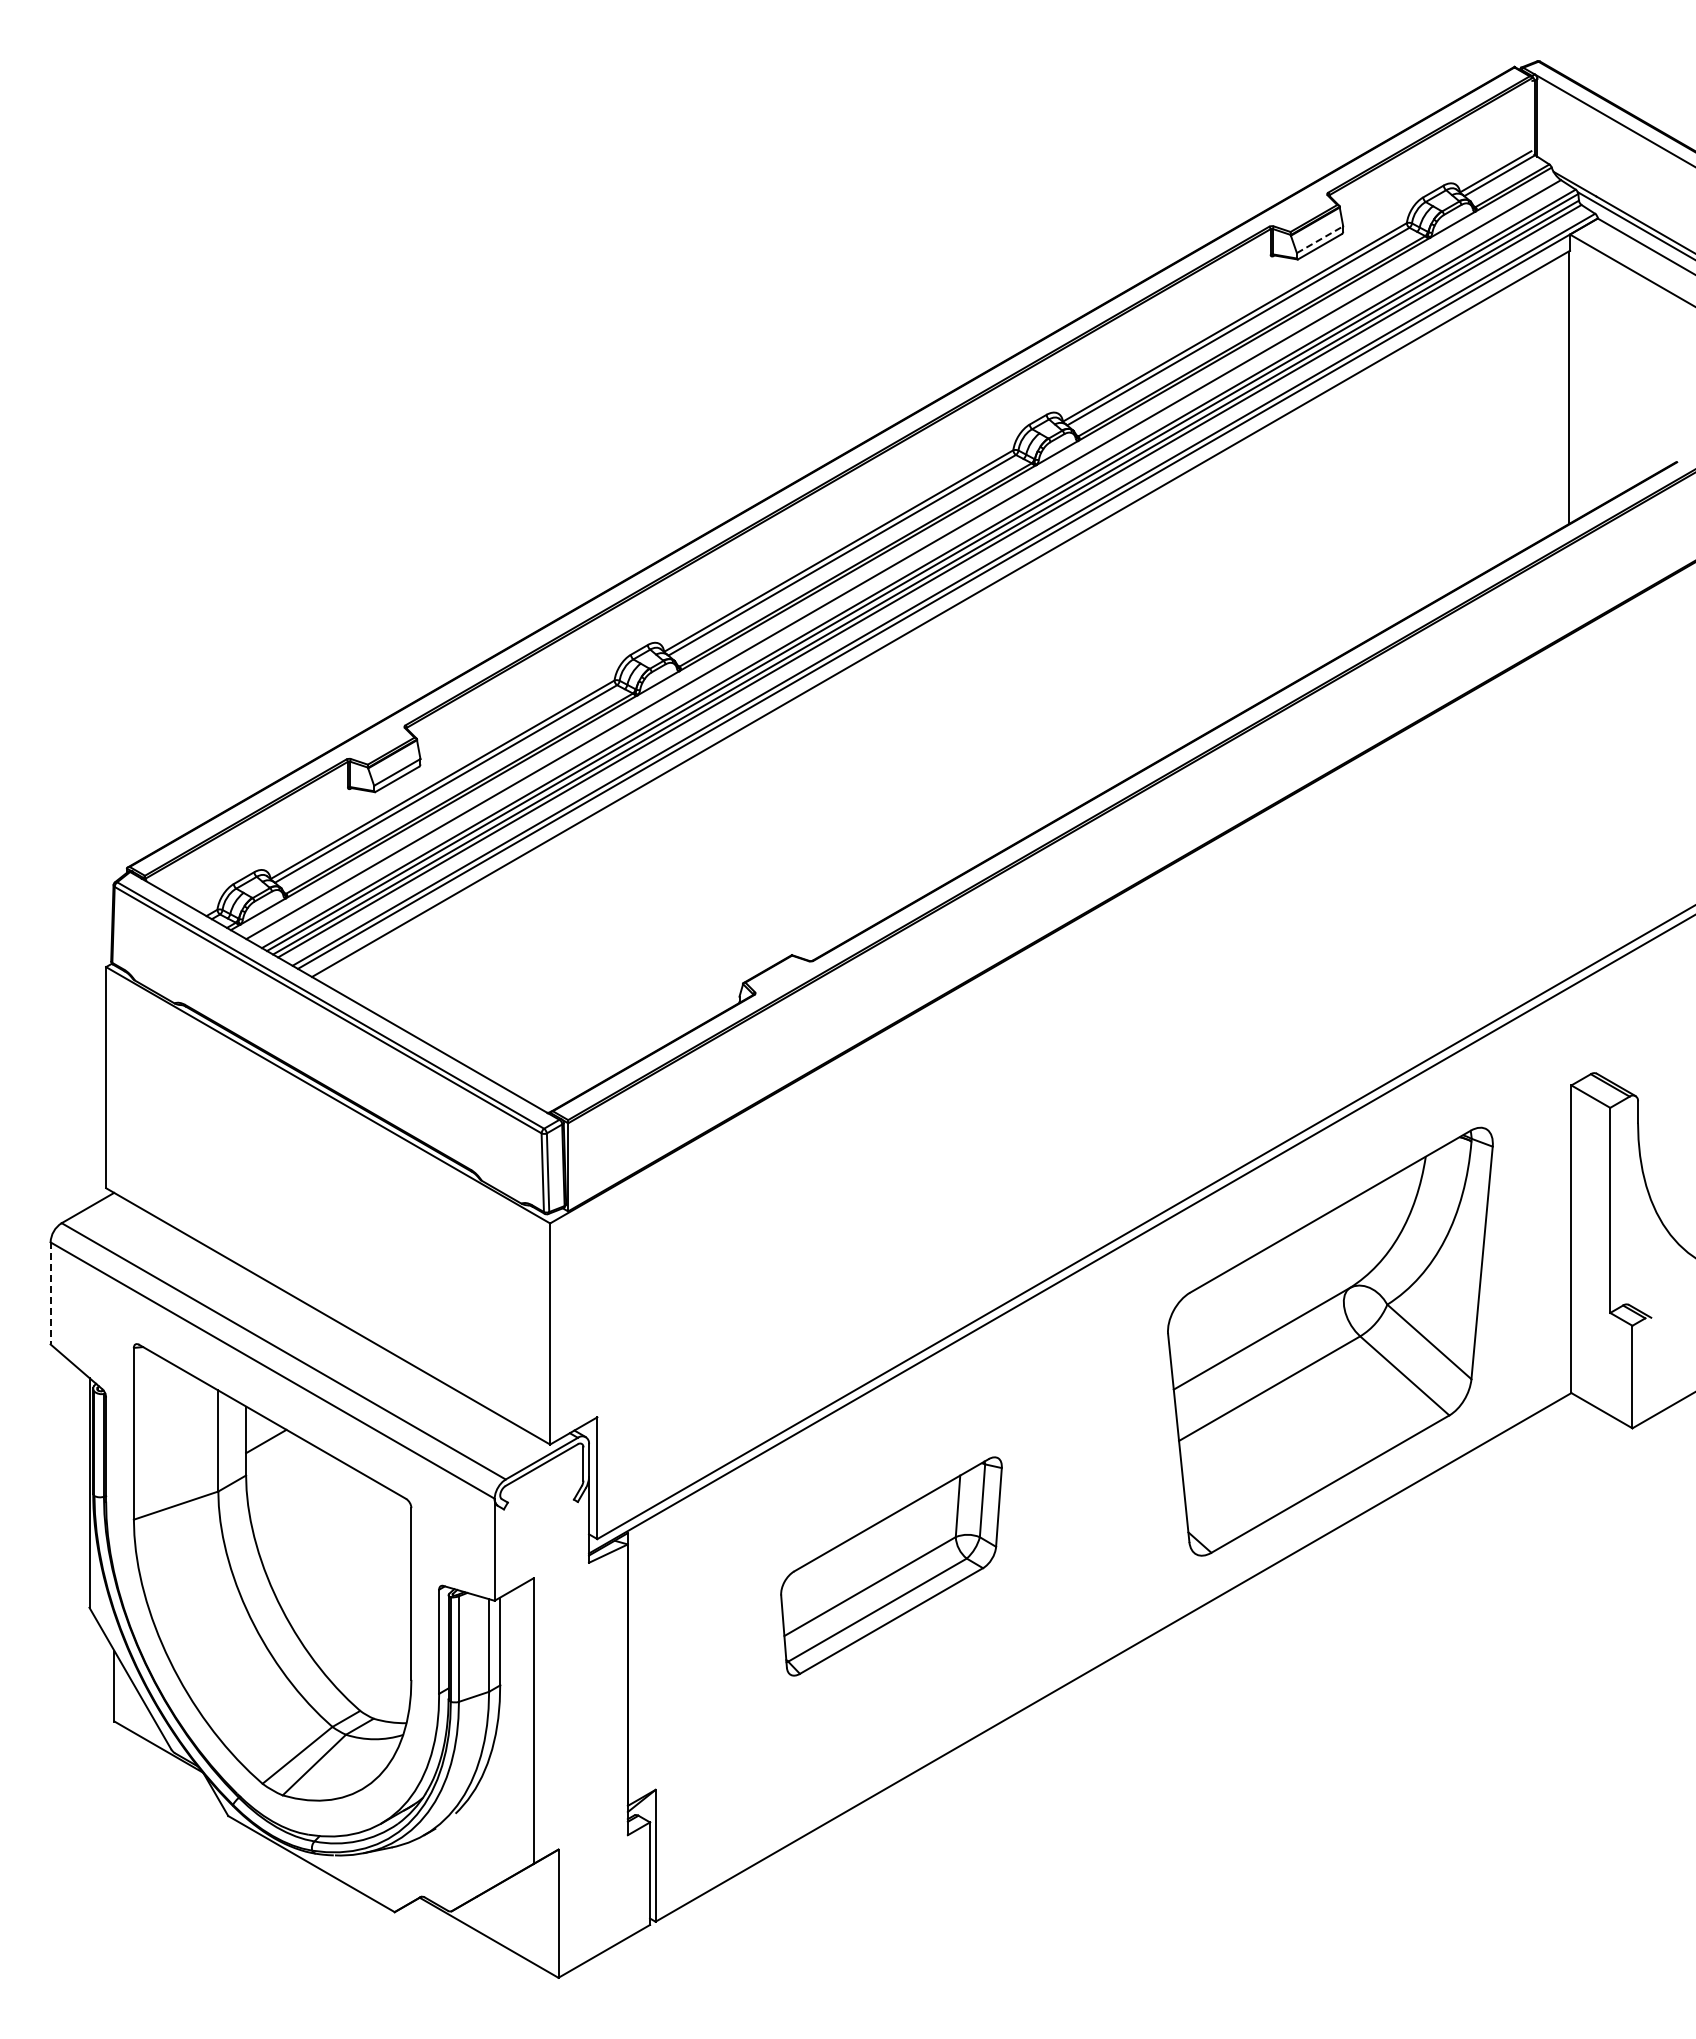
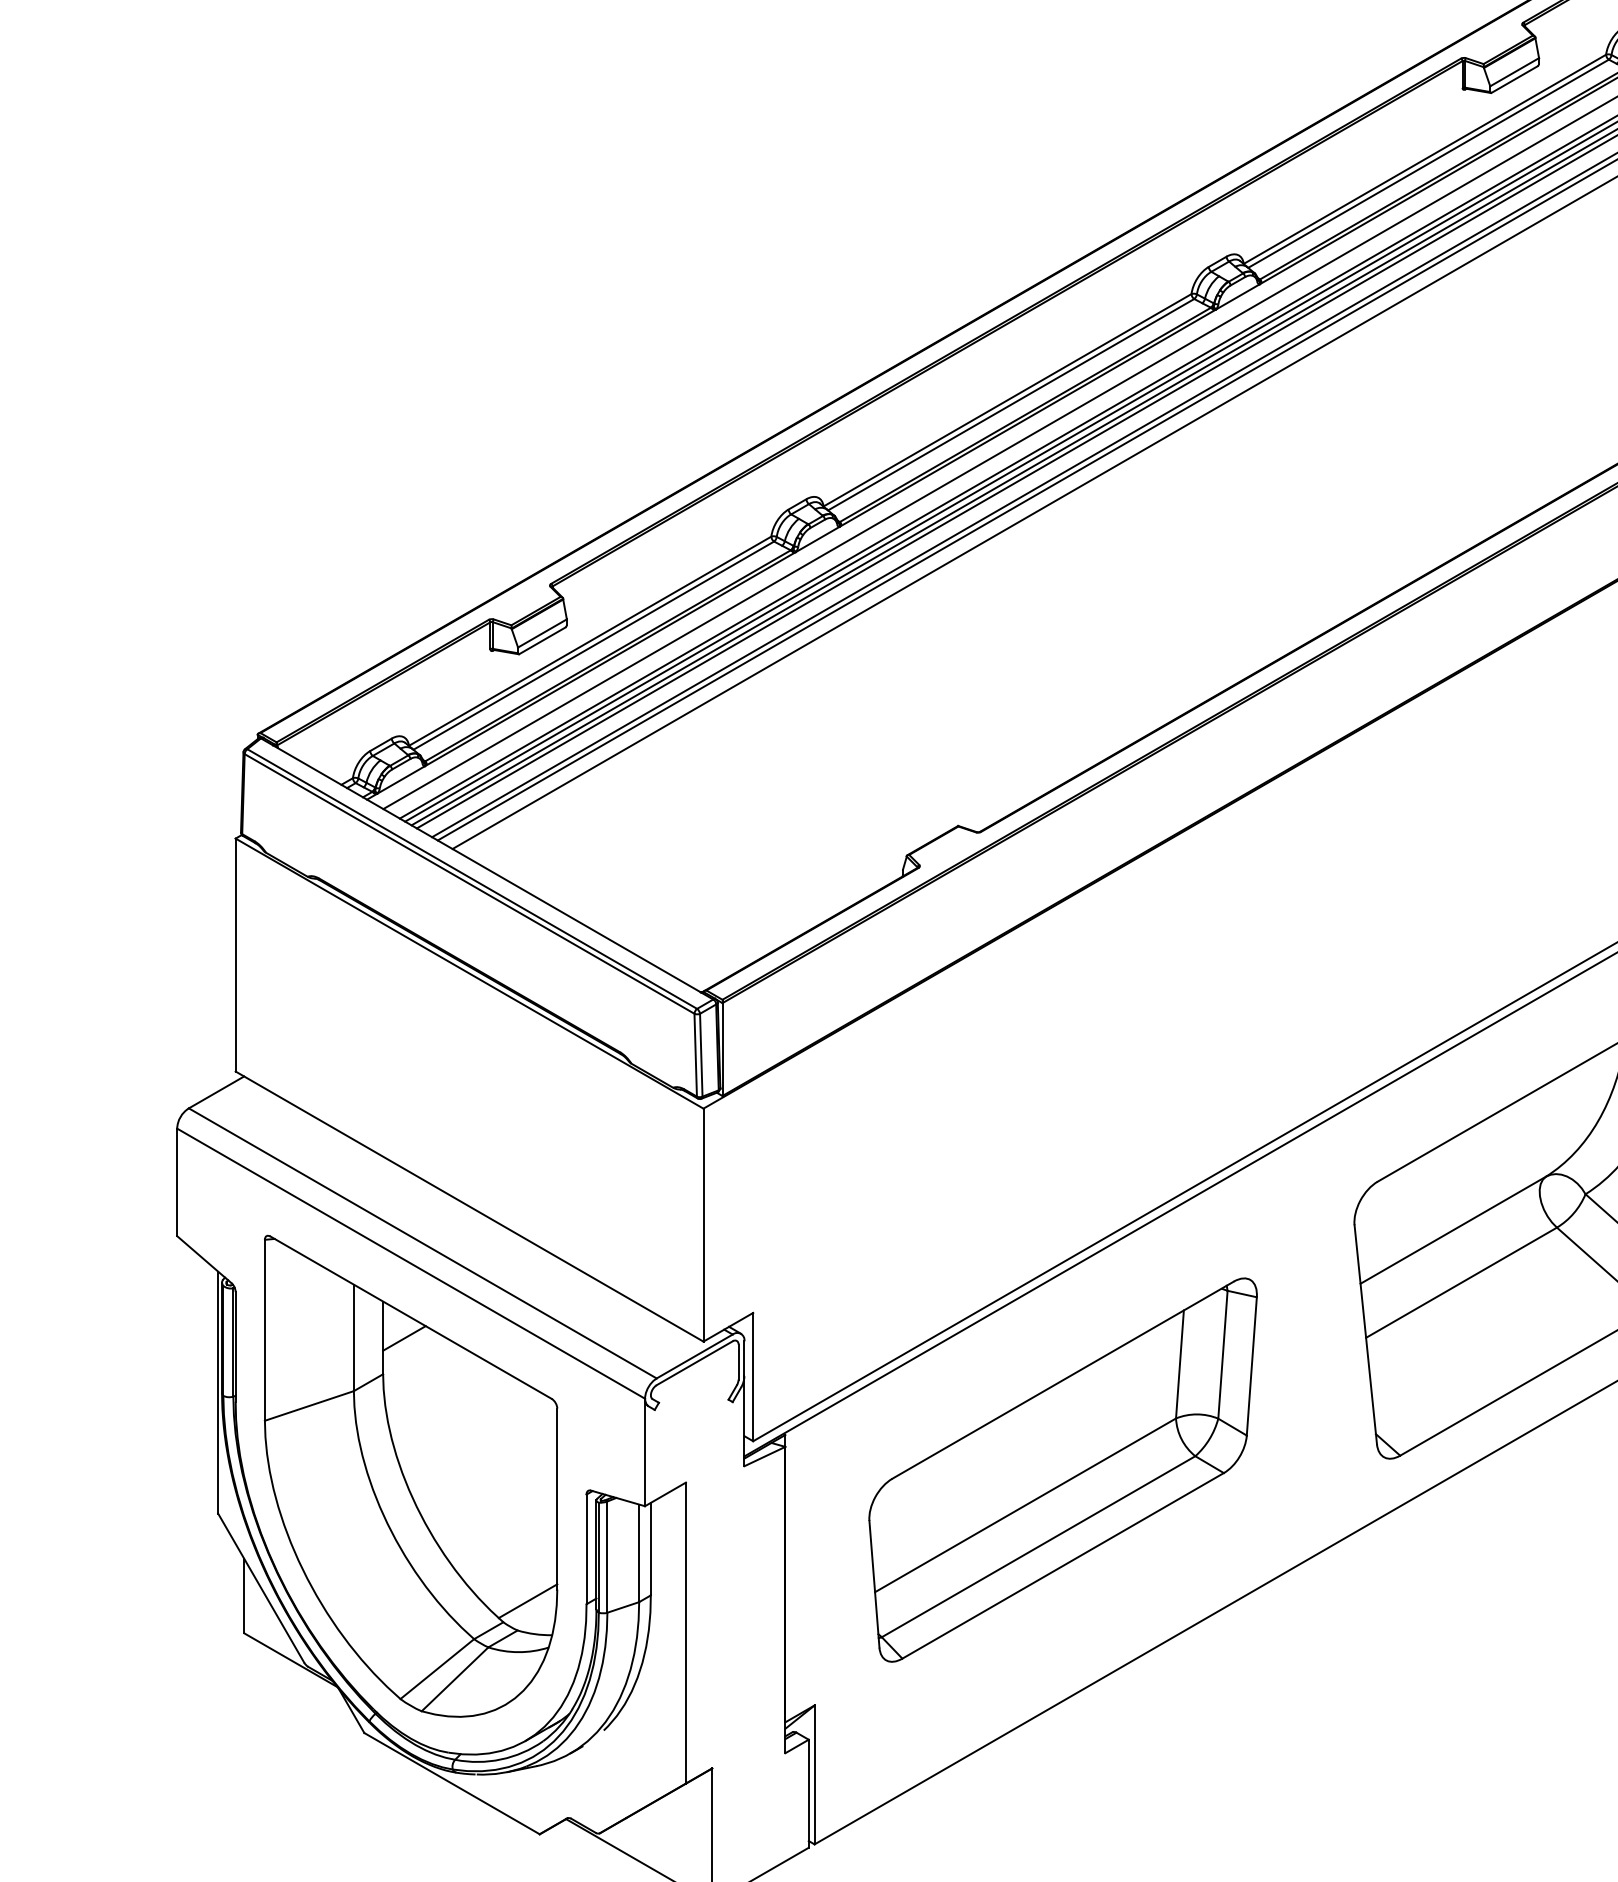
line: (1320, 239) -> (1515, 71), dashed -> solid
line: (50, 1293) -> (177, 1182), dashed -> solid
part: (891, 1566) -> (1063, 1470), size x1.67
line: (383, 1690) -> (527, 1600), added

